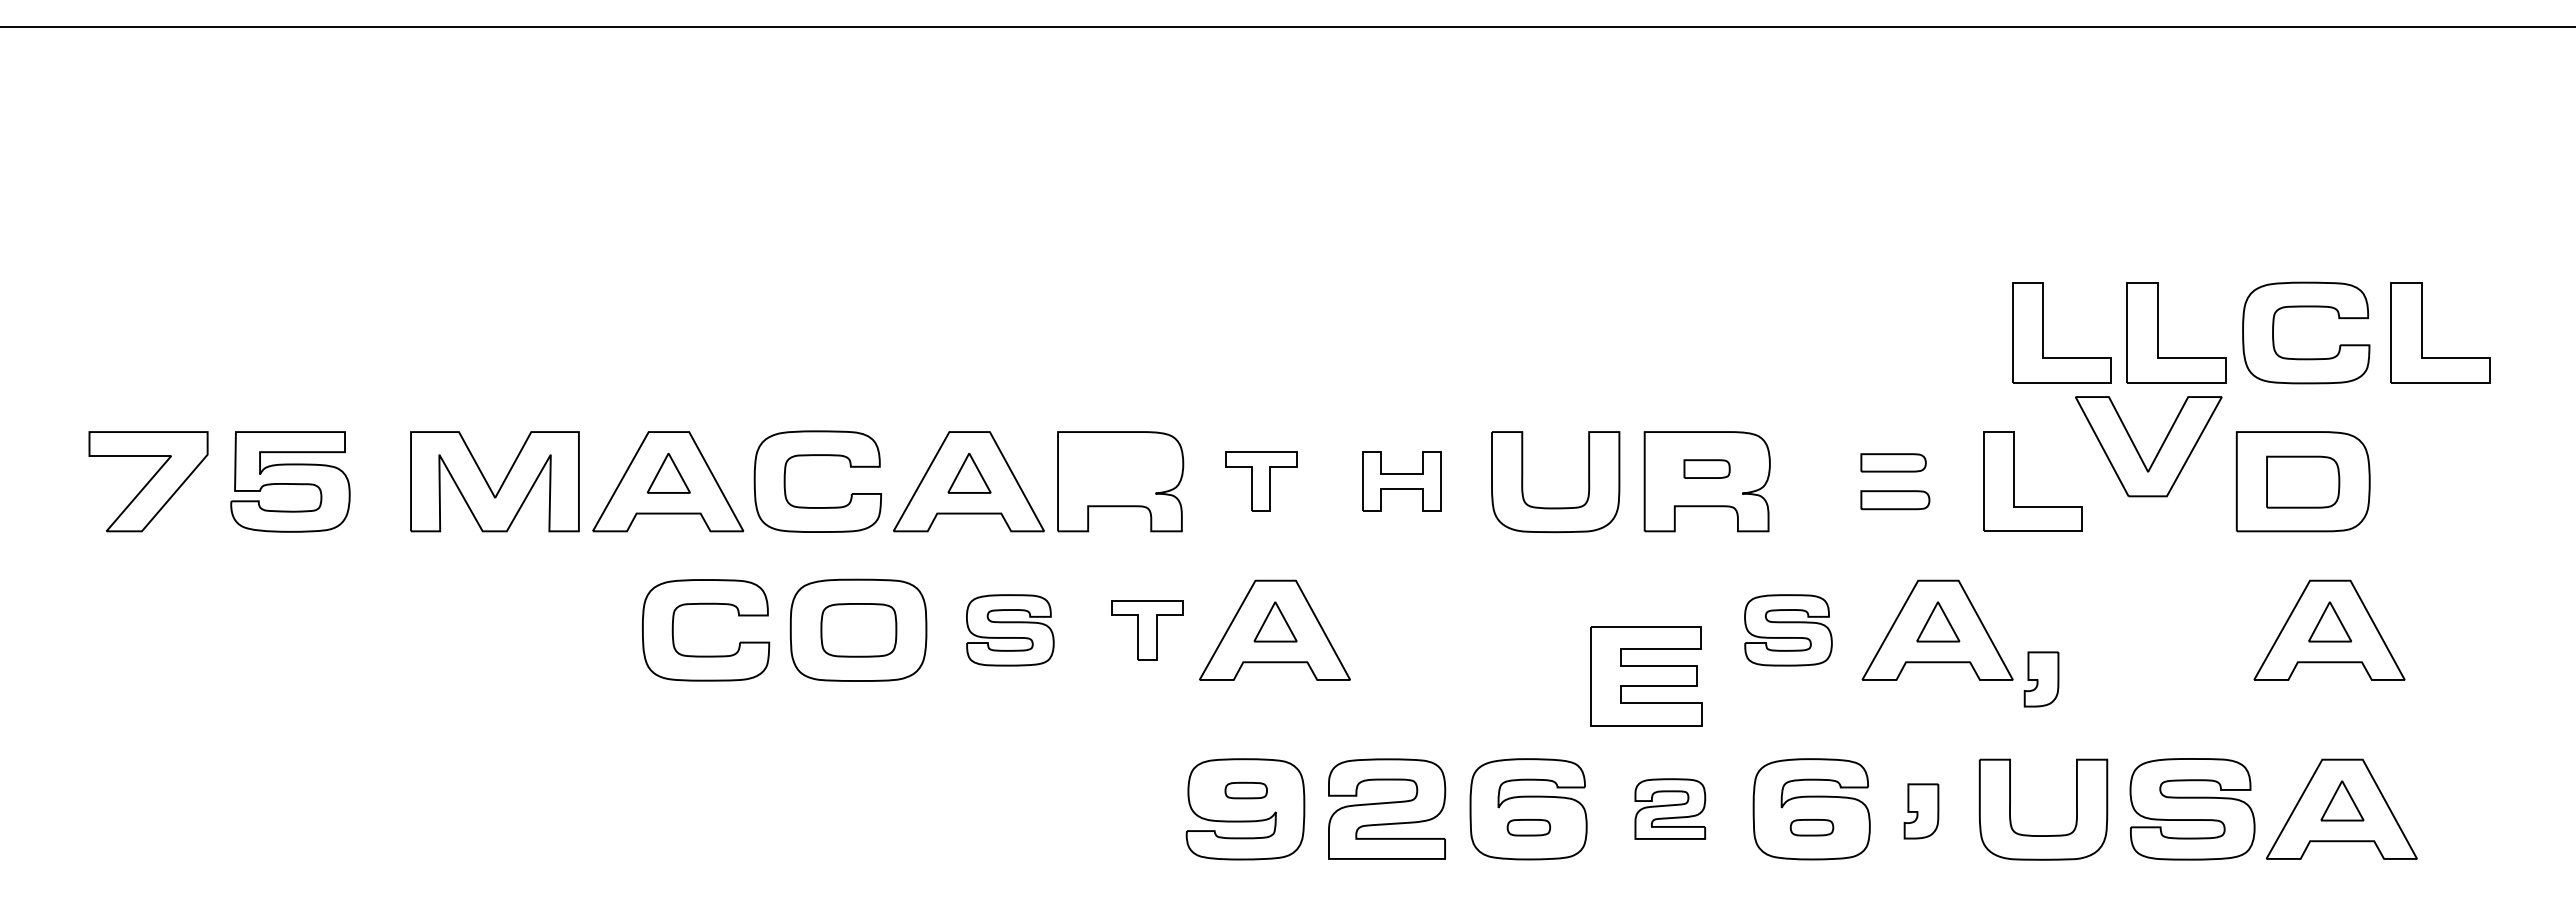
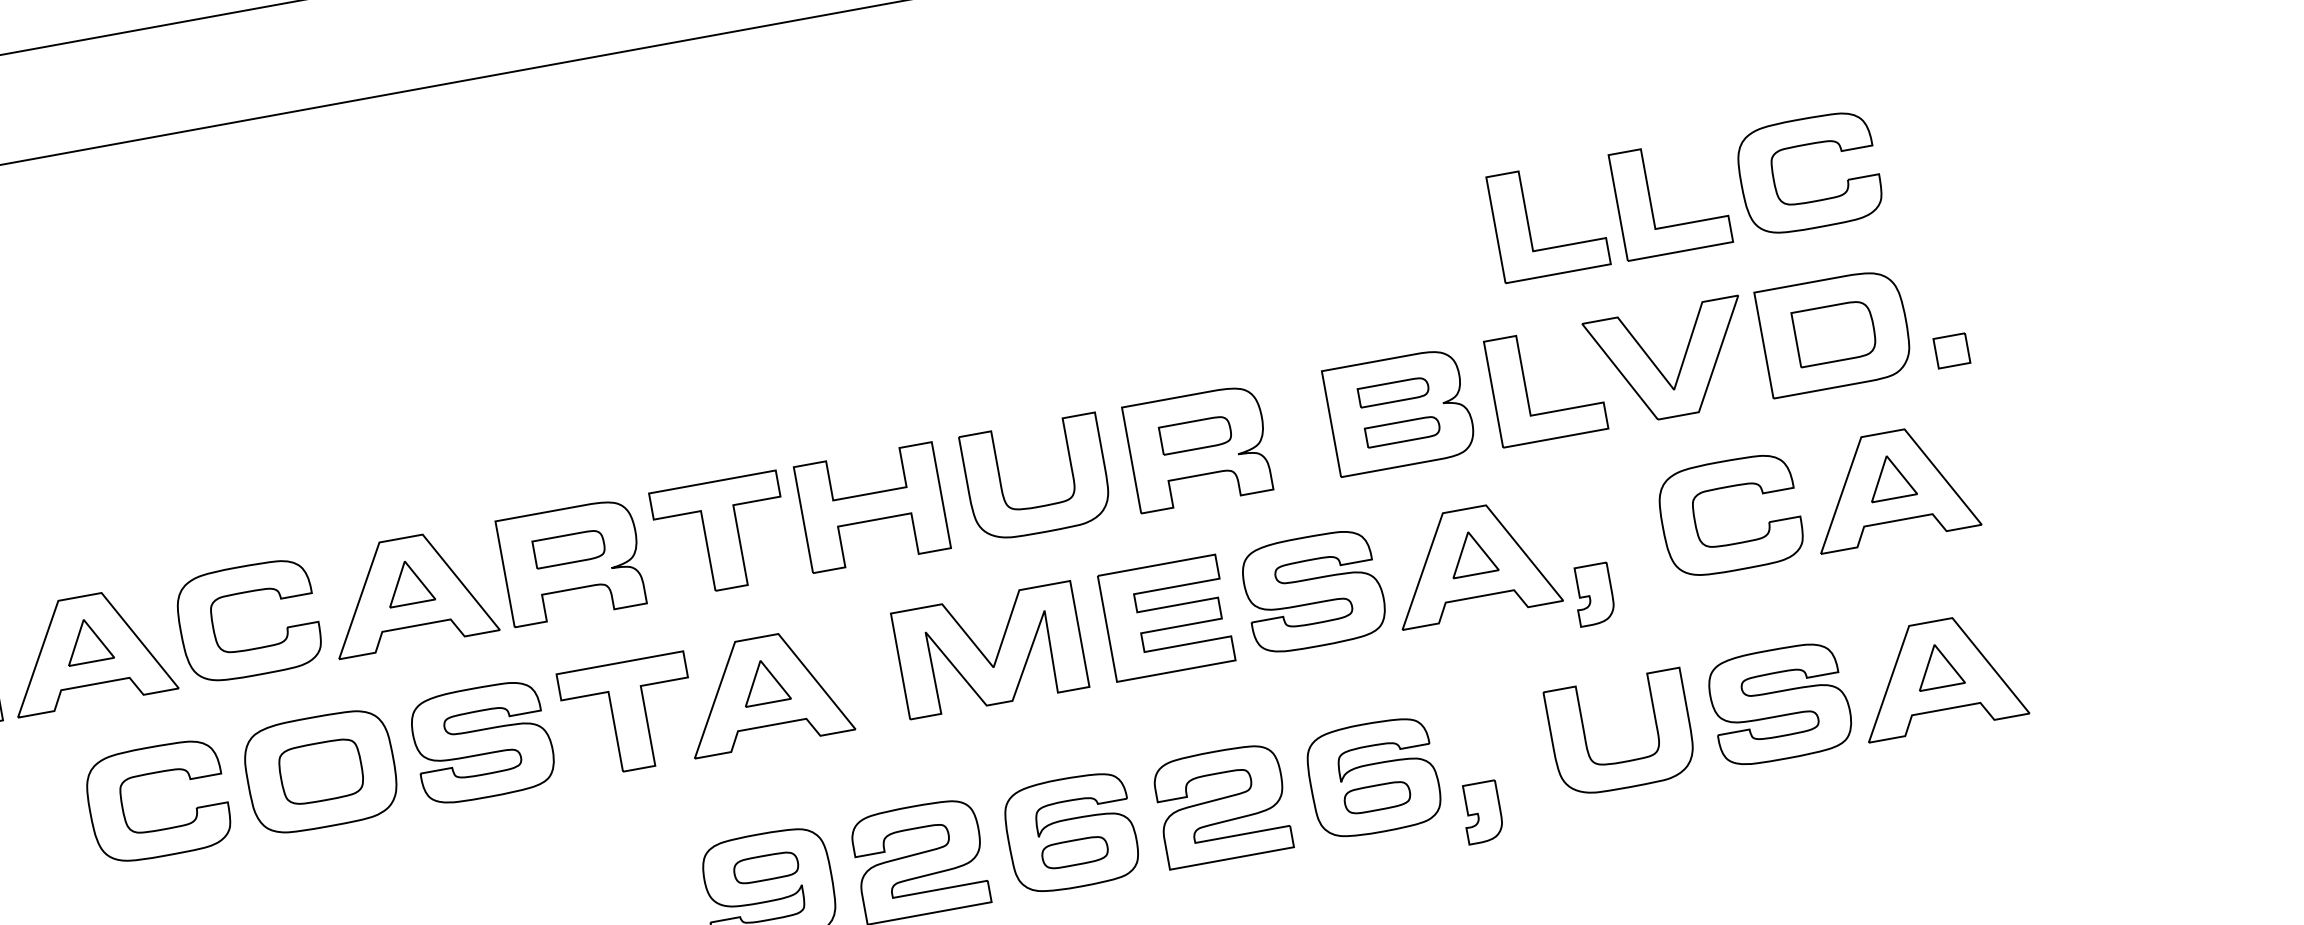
part: (2422, 332) -> (1933, 150), removed
part: (2158, 450) -> (1681, 364), moved
part: (1120, 468) -> (569, 548), added
part: (1706, 468) -> (1195, 434), size x1.43
part: (1261, 481) -> (722, 534), size x1.67
part: (1401, 481) -> (871, 507), size x1.67
part: (1895, 481) -> (1399, 411), added
part: (2406, 517) -> (1952, 350), added
part: (1010, 630) -> (483, 742), size x1.43
part: (1147, 630) -> (629, 715), size x1.67
part: (1788, 630) -> (1314, 591), size x1.43
part: (1479, 633) -> (984, 654), added
part: (2178, 655) -> (1735, 542), added
part: (1646, 676) -> (1166, 618), moved
part: (1245, 790) -> (765, 867), size x1.43
part: (1670, 808) -> (1222, 804), size x1.67
part: (1921, 811) -> (1482, 812), moved
part: (1528, 827) -> (1074, 852), size x1.43
part: (1811, 827) -> (1376, 797), size x1.43

